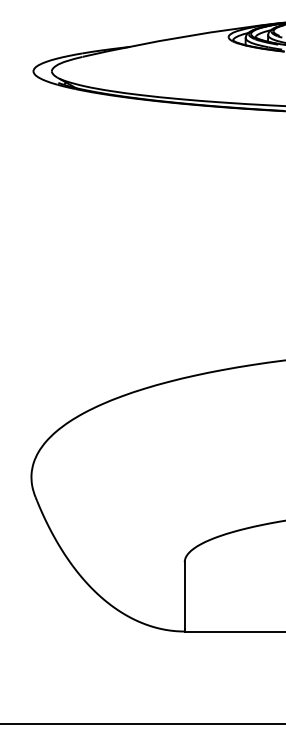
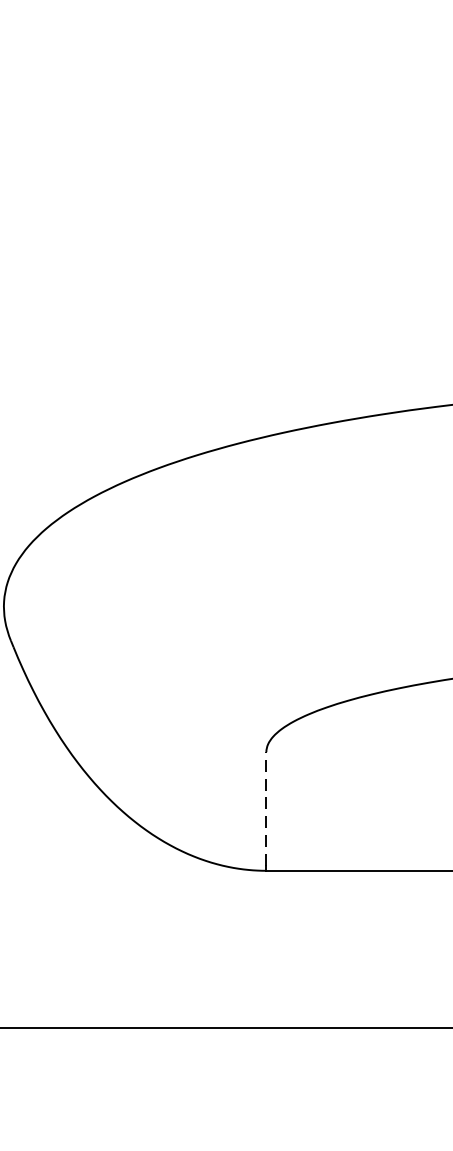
line: (184, 594) -> (265, 807), solid -> dashed

